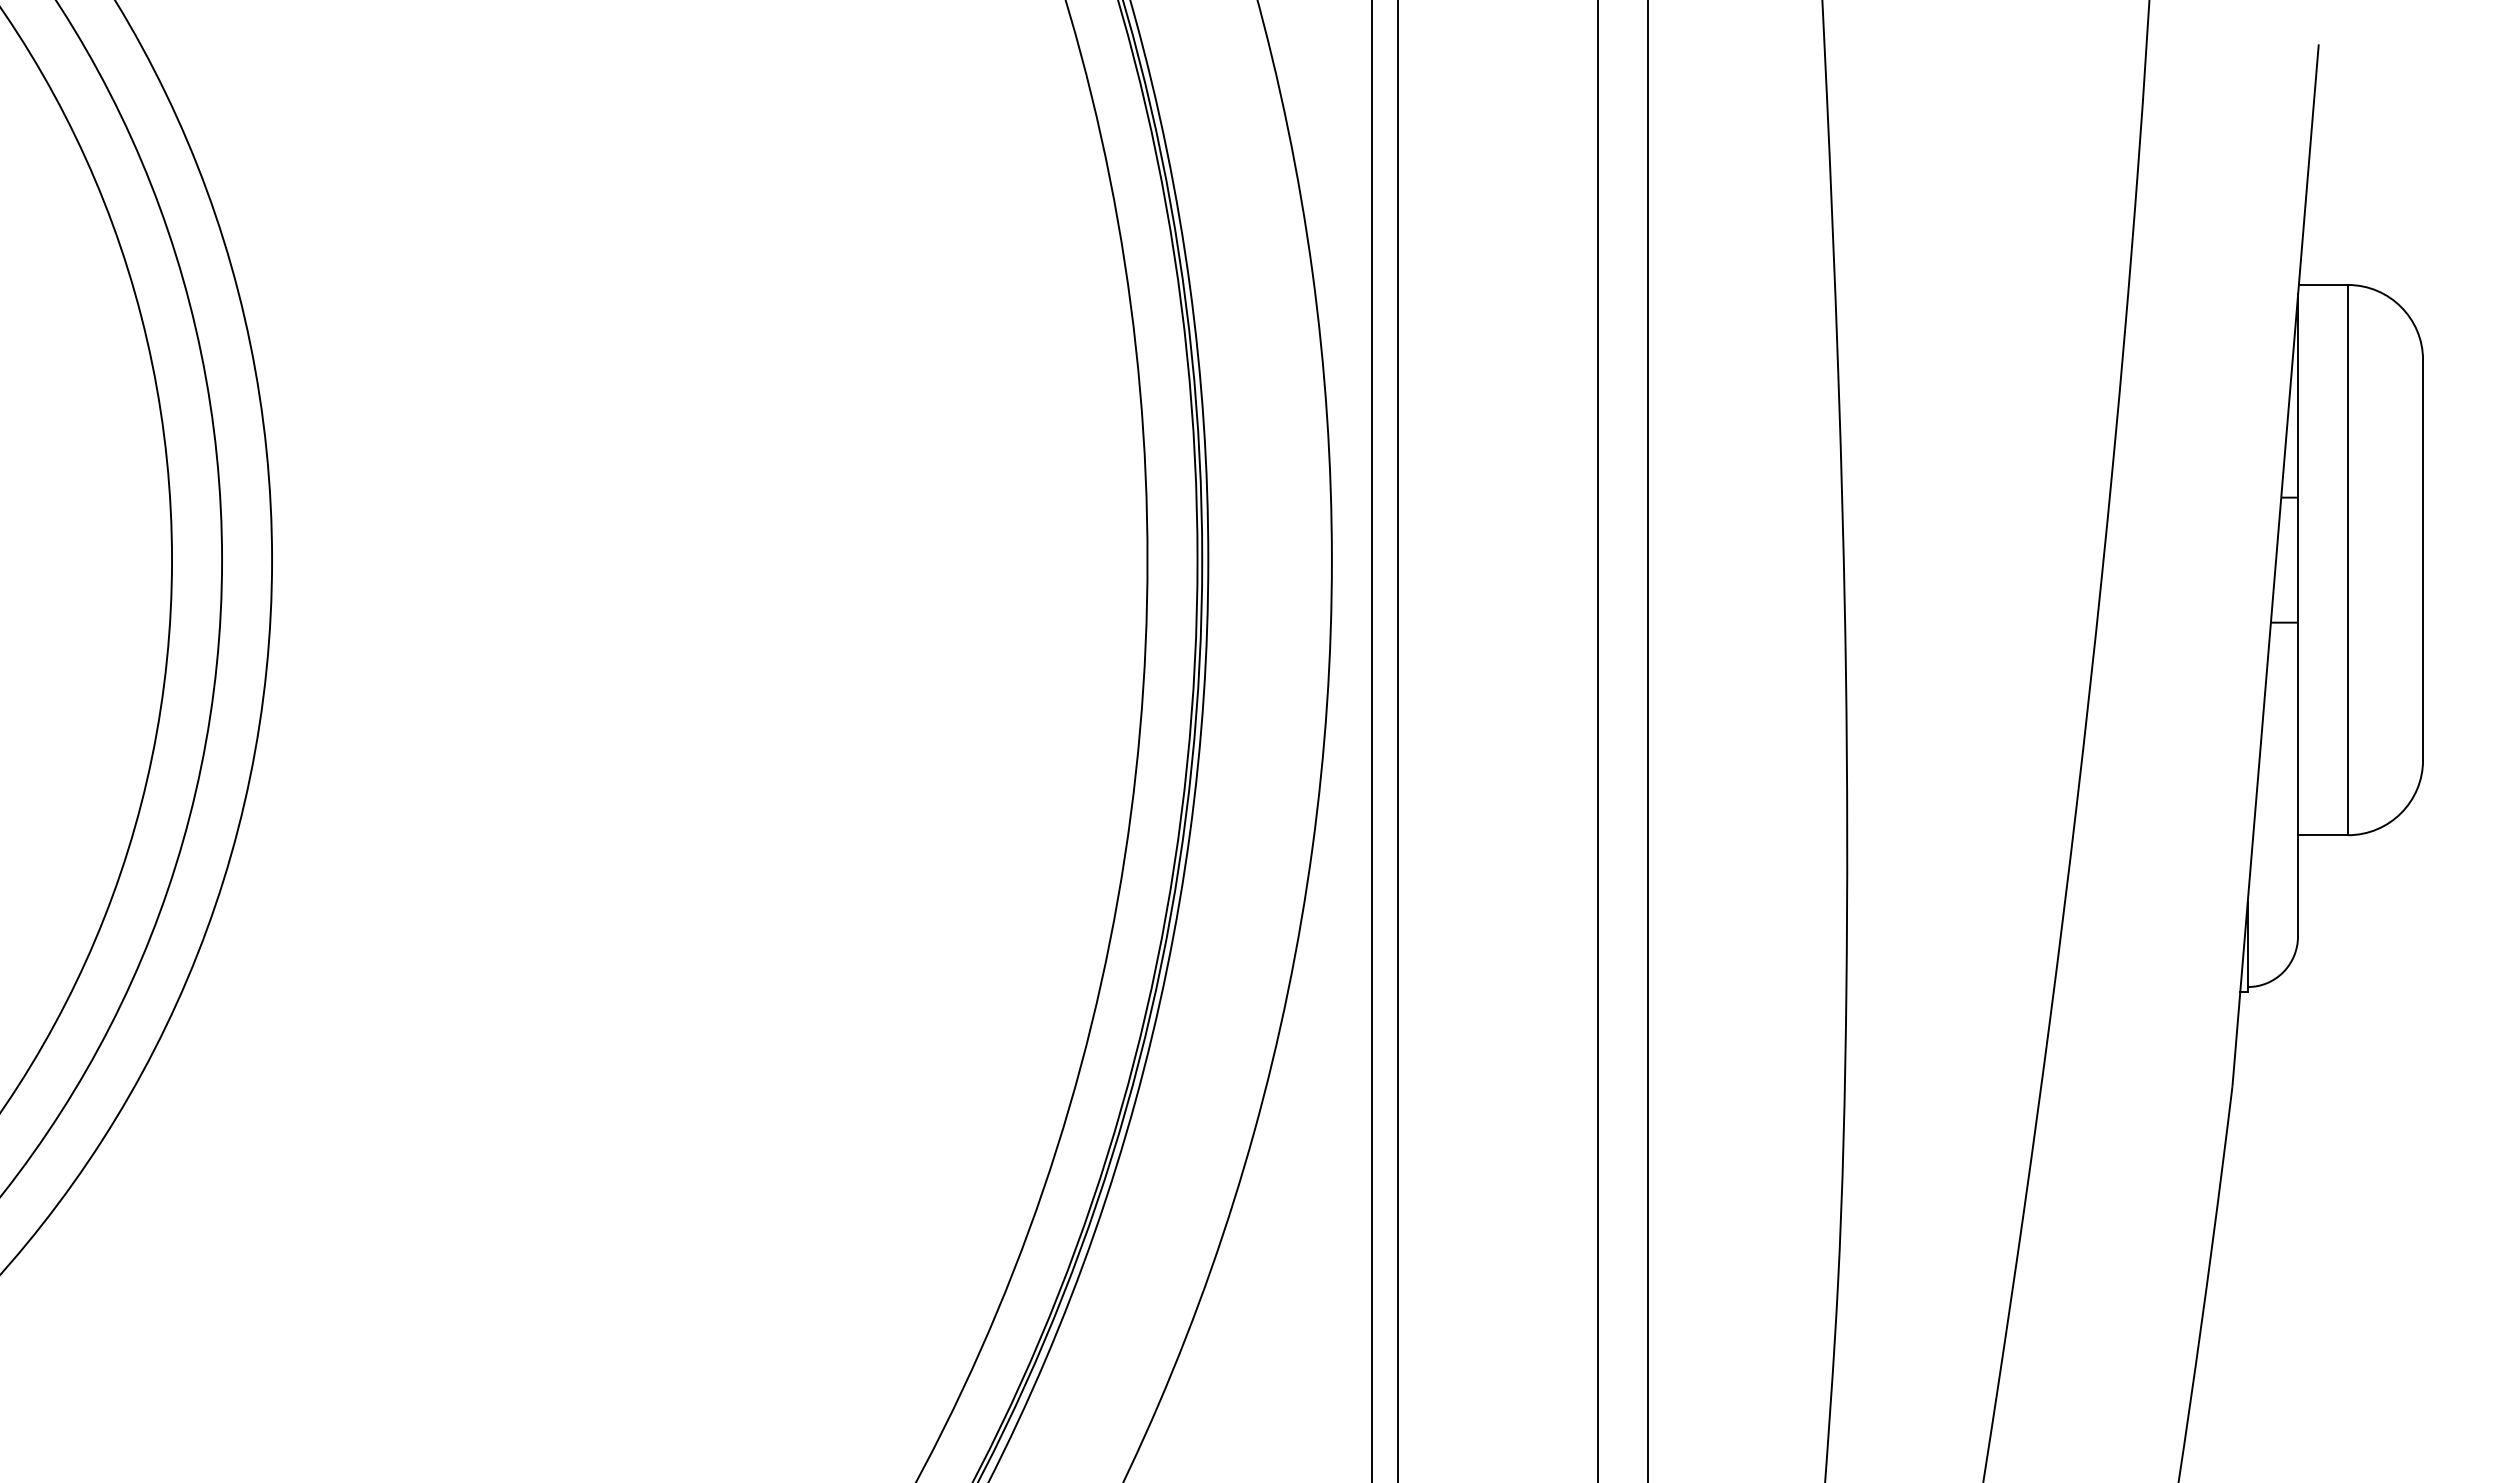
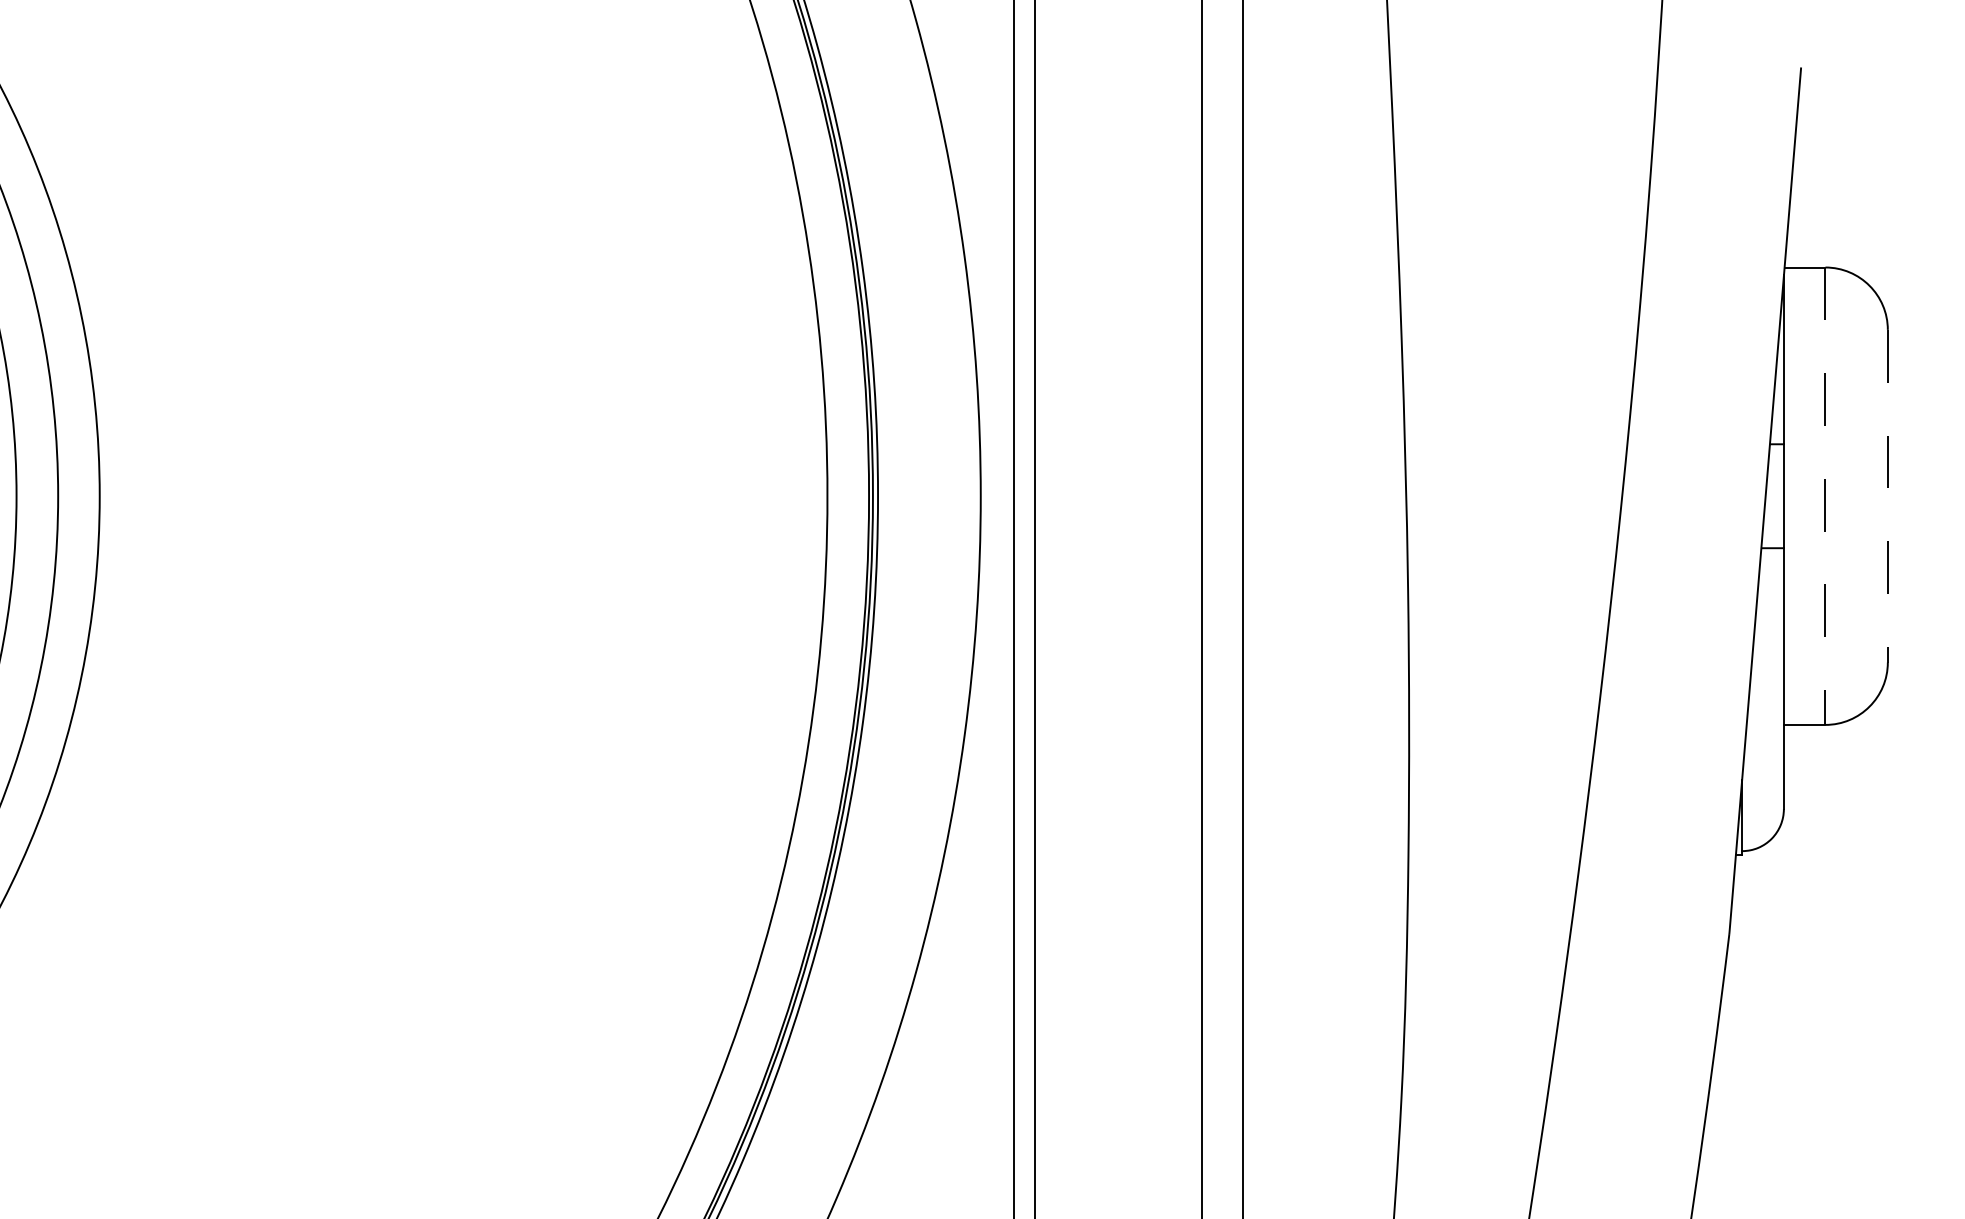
line: (2348, 560) -> (1825, 496), solid -> dashed
line: (2423, 560) -> (1888, 496), solid -> dashed

